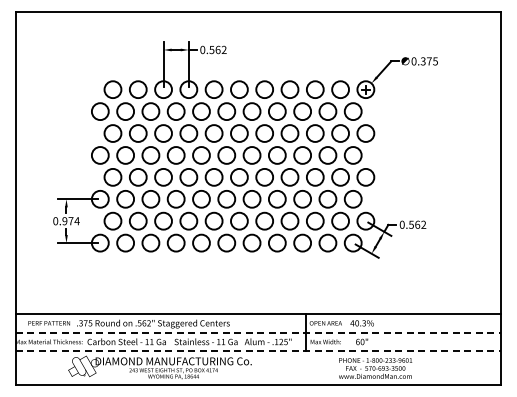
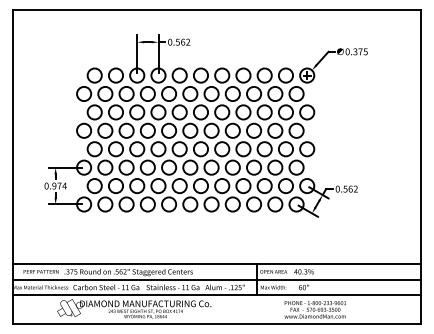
line: (258, 332) -> (217, 279), dashed -> solid
line: (258, 351) -> (217, 295), dashed -> solid

